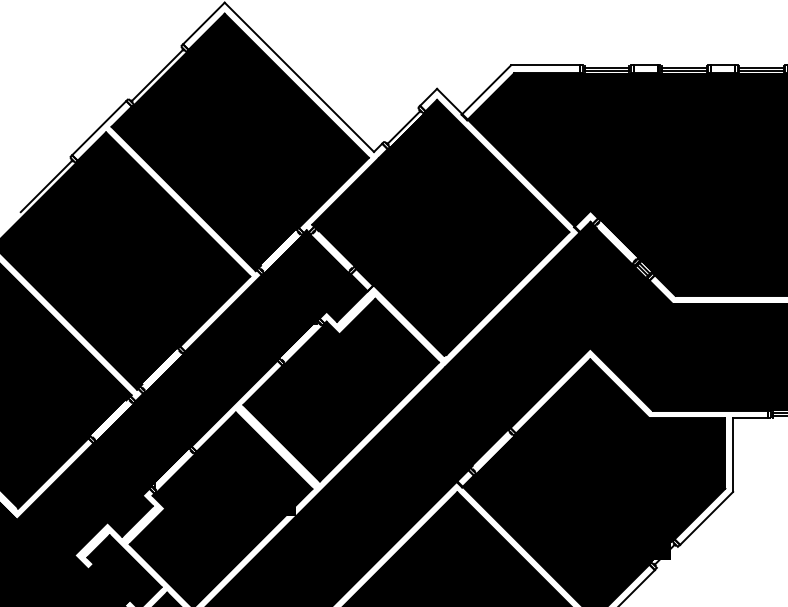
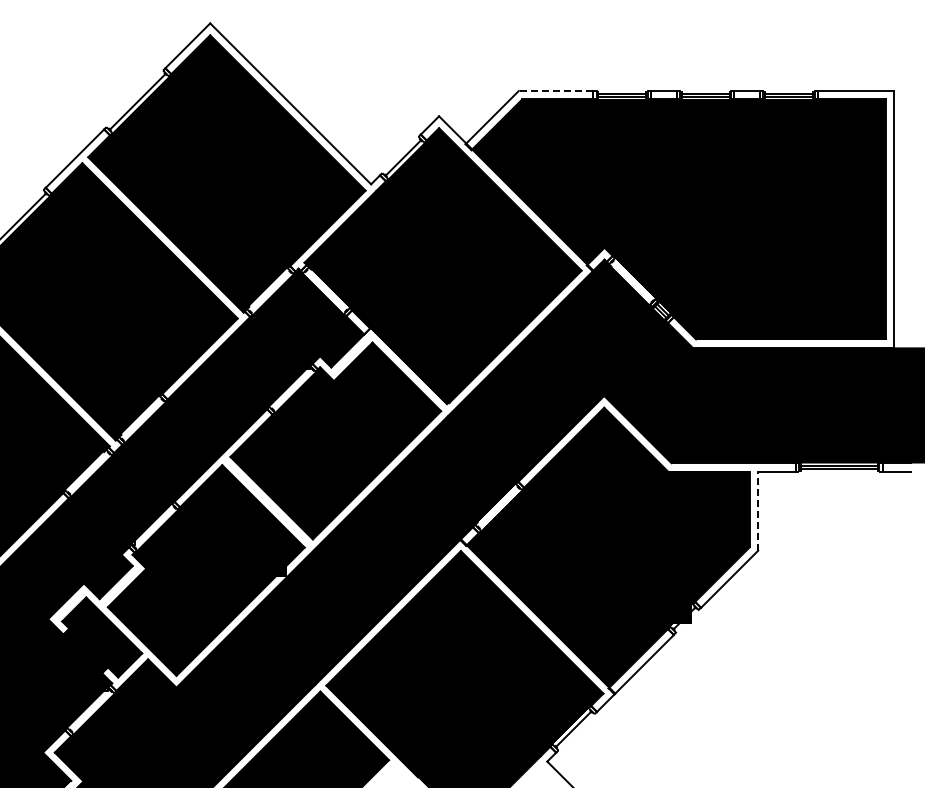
line: (545, 65) -> (555, 91), solid -> dashed
line: (733, 455) -> (758, 511), solid -> dashed

